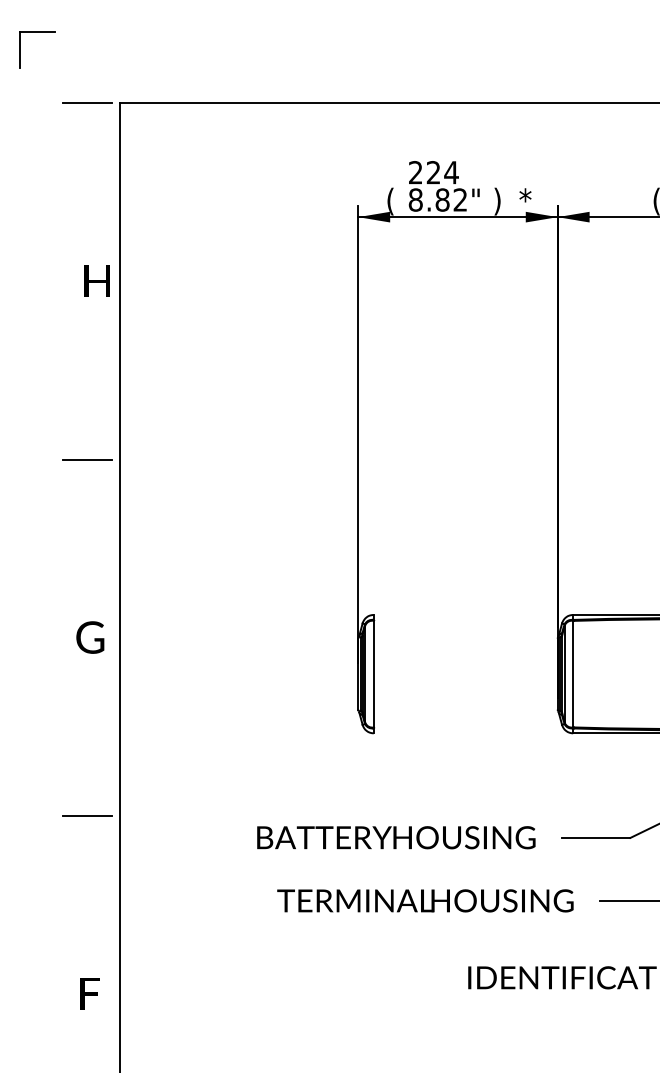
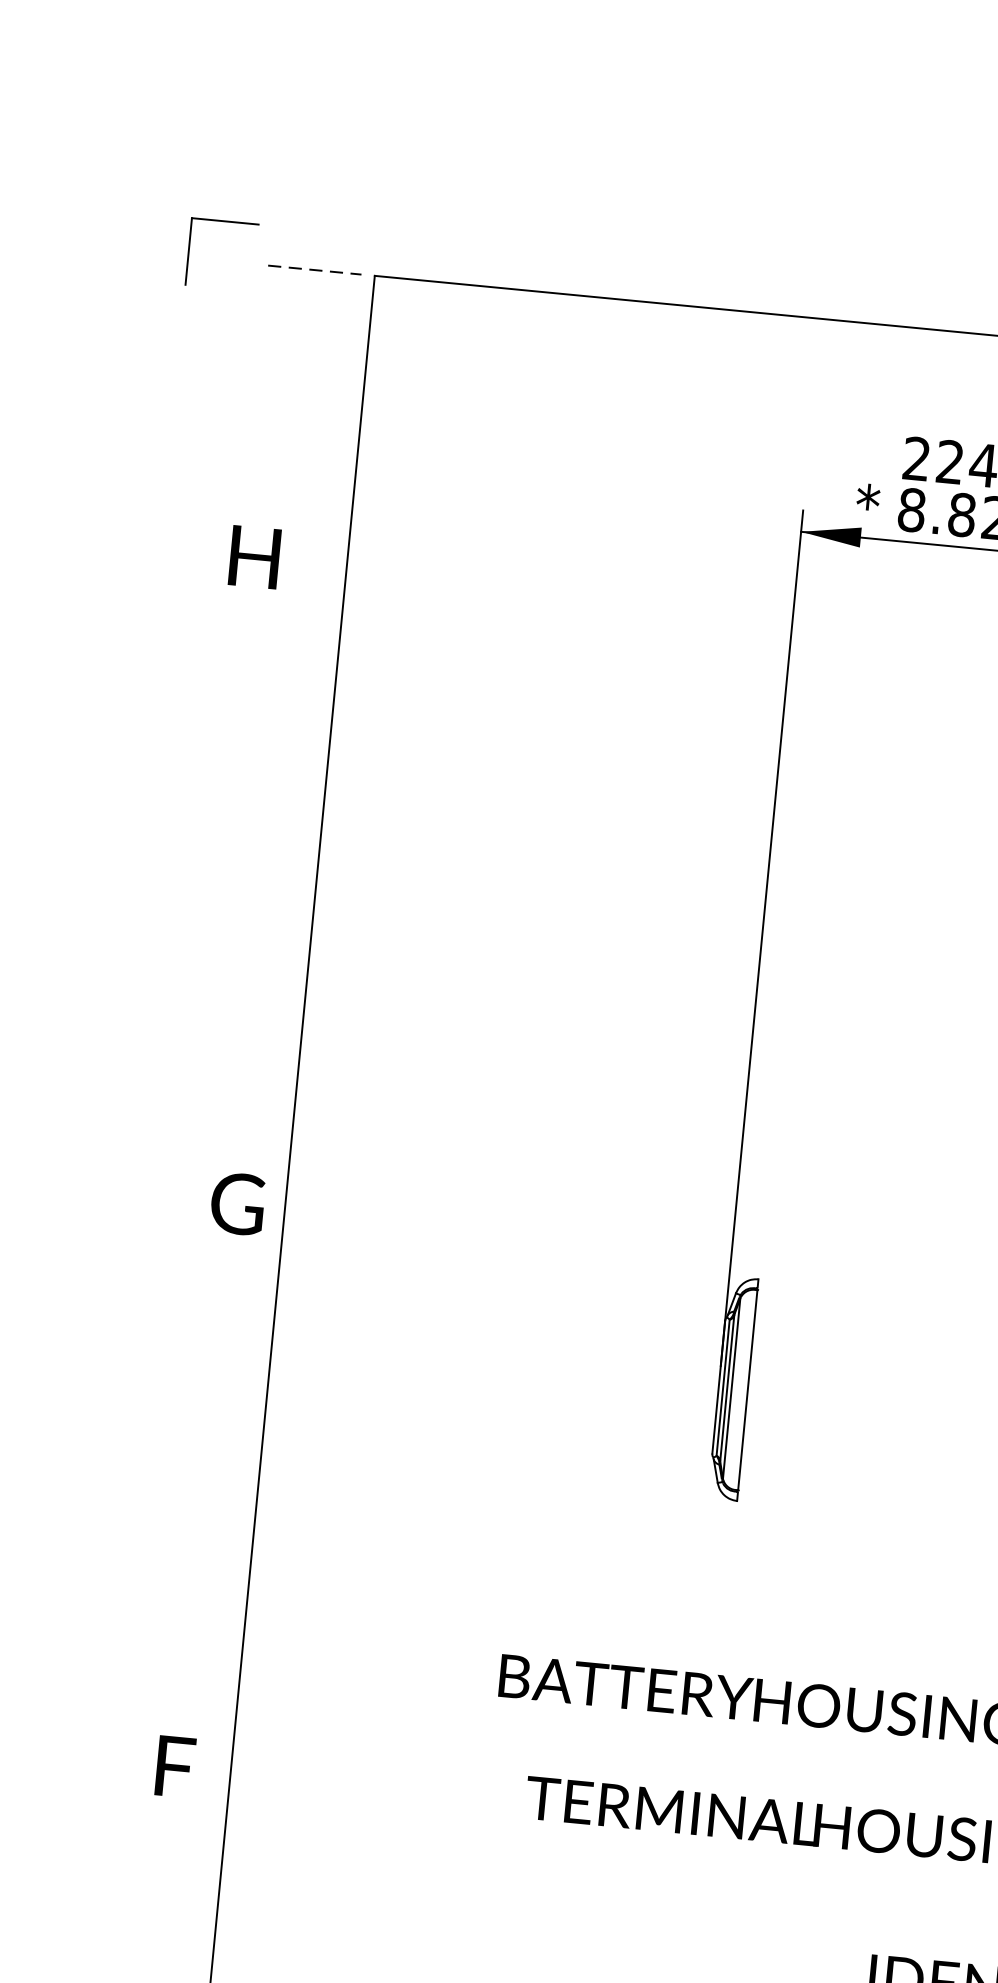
part: (37, 32) -> (224, 221), moved
line: (87, 103) -> (314, 270), solid -> dashed
text: (392, 201) -> (868, 508), ( -> *
text: (96, 280) -> (253, 555), moved
line: (87, 459) -> (250, 936), removed
text: (90, 637) -> (238, 1203), moved
line: (87, 815) -> (186, 1603), removed
text: (89, 993) -> (174, 1766), moved

